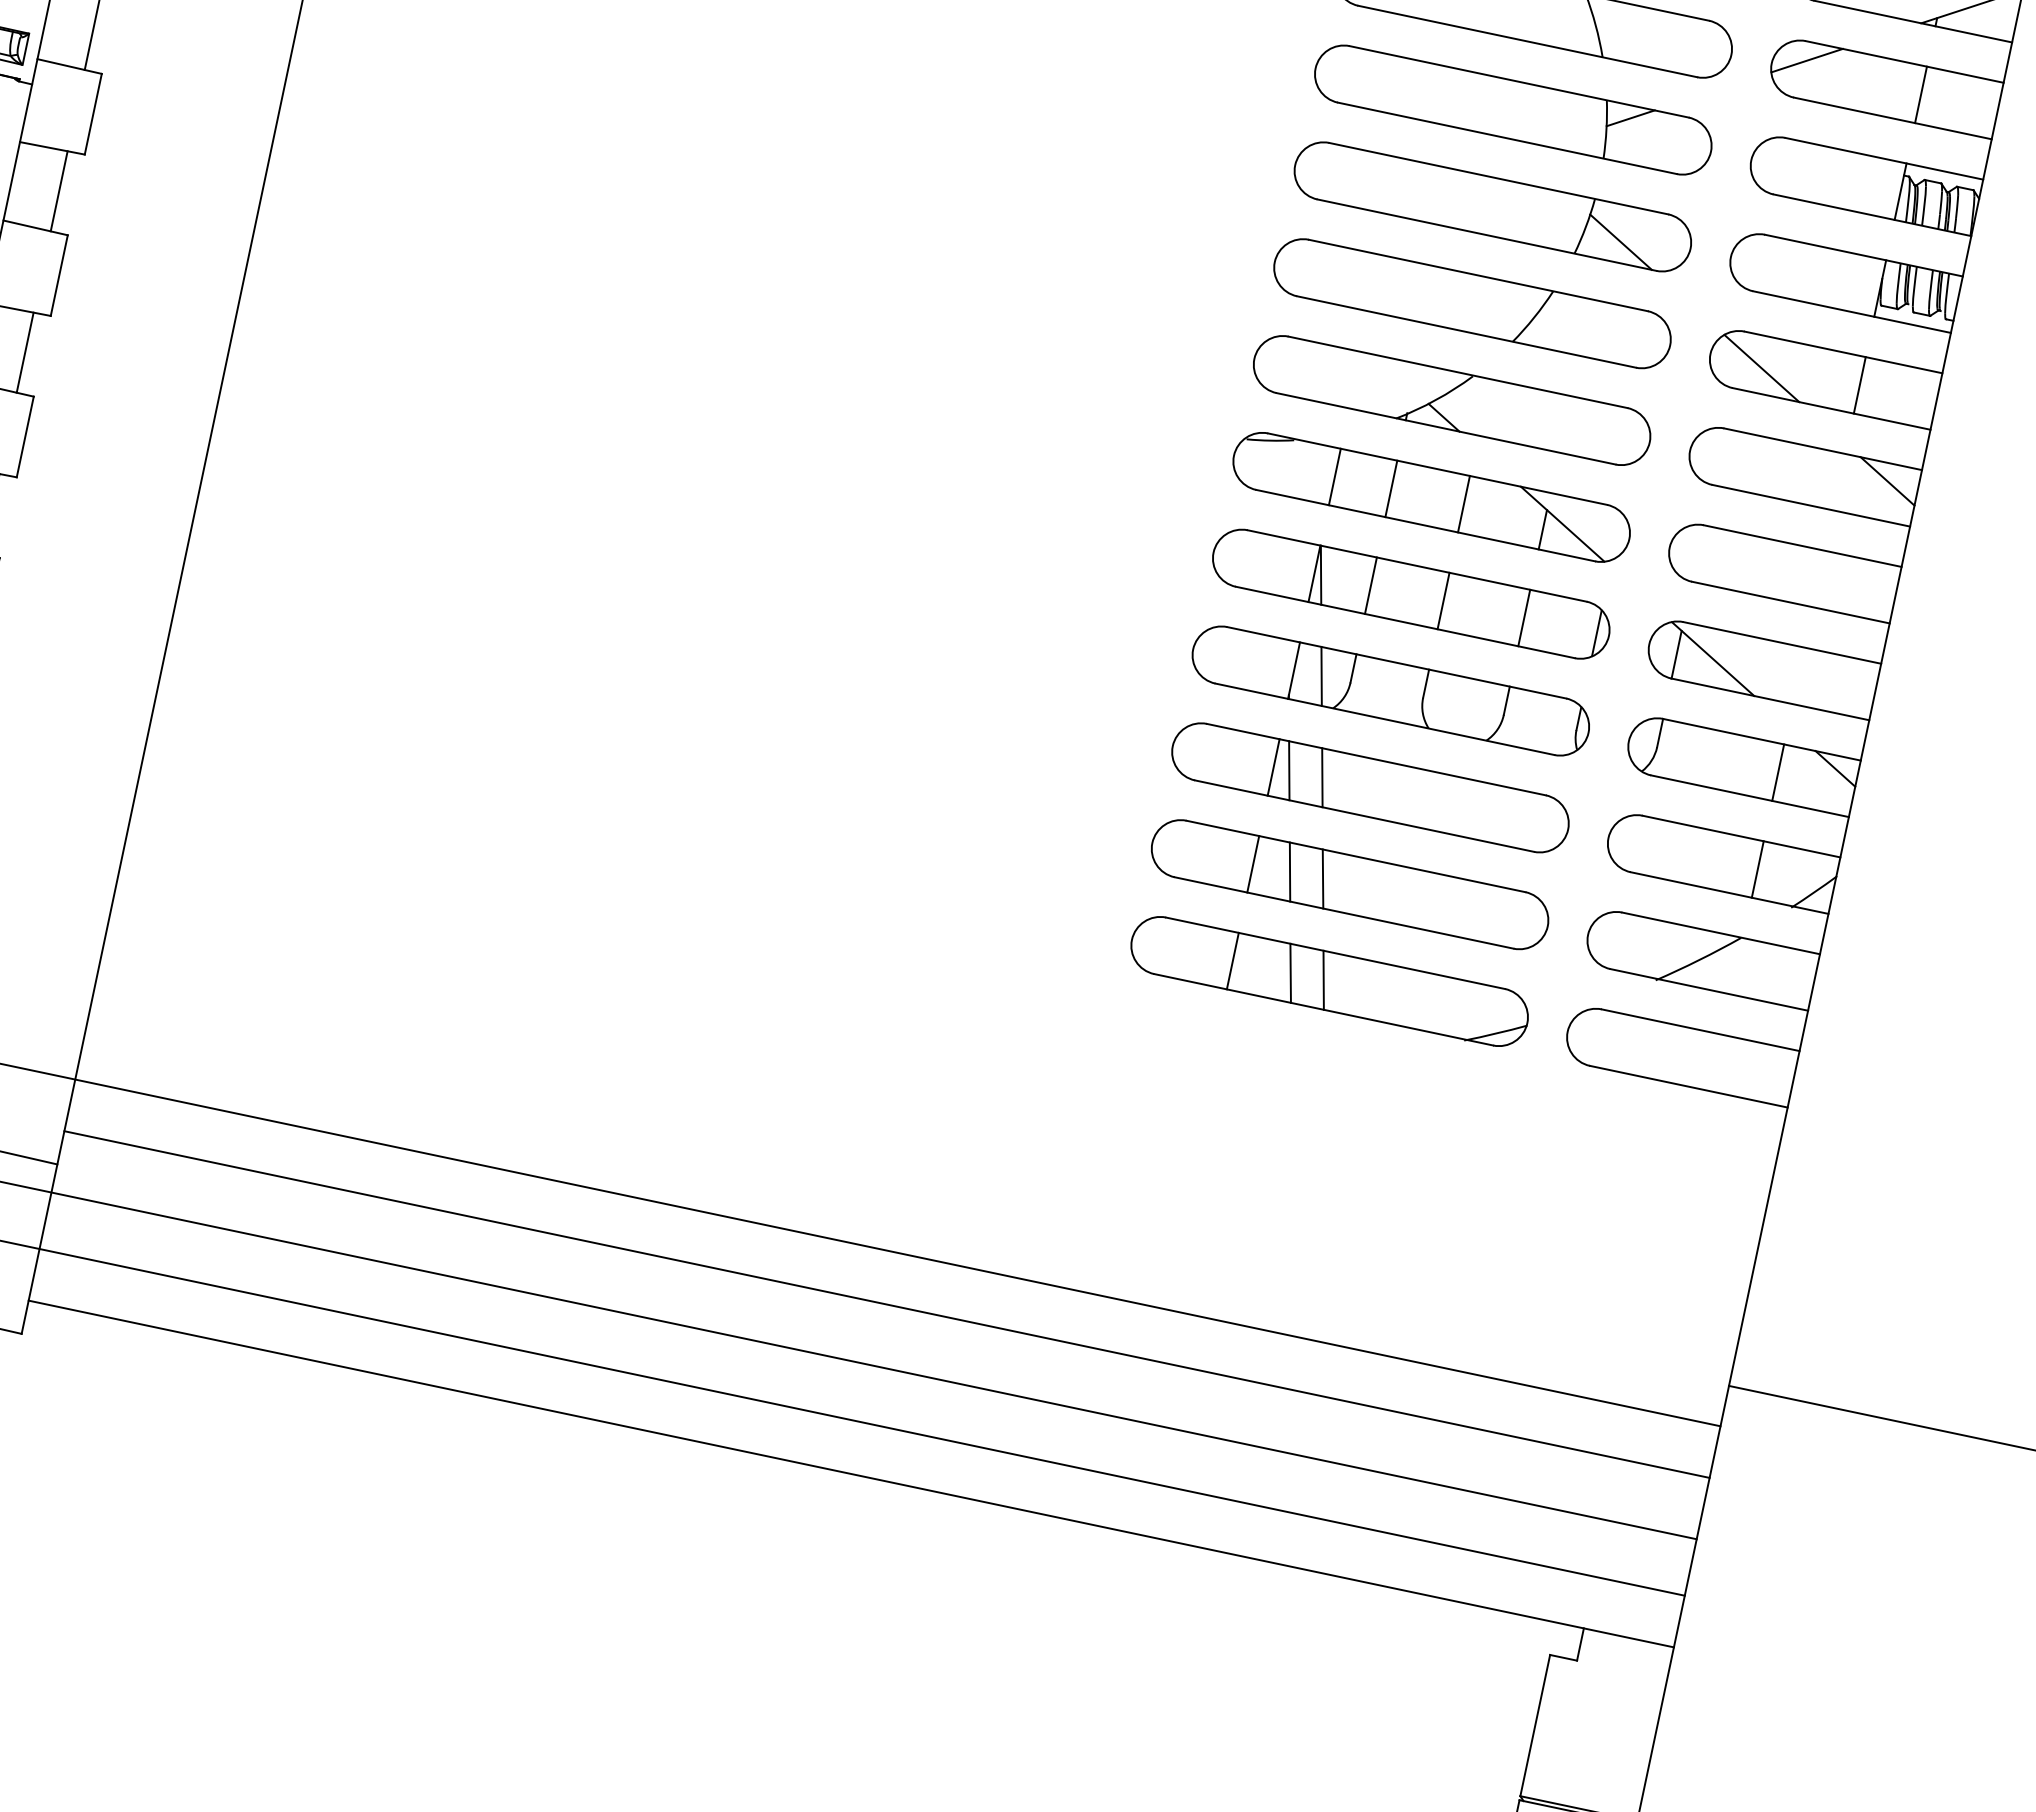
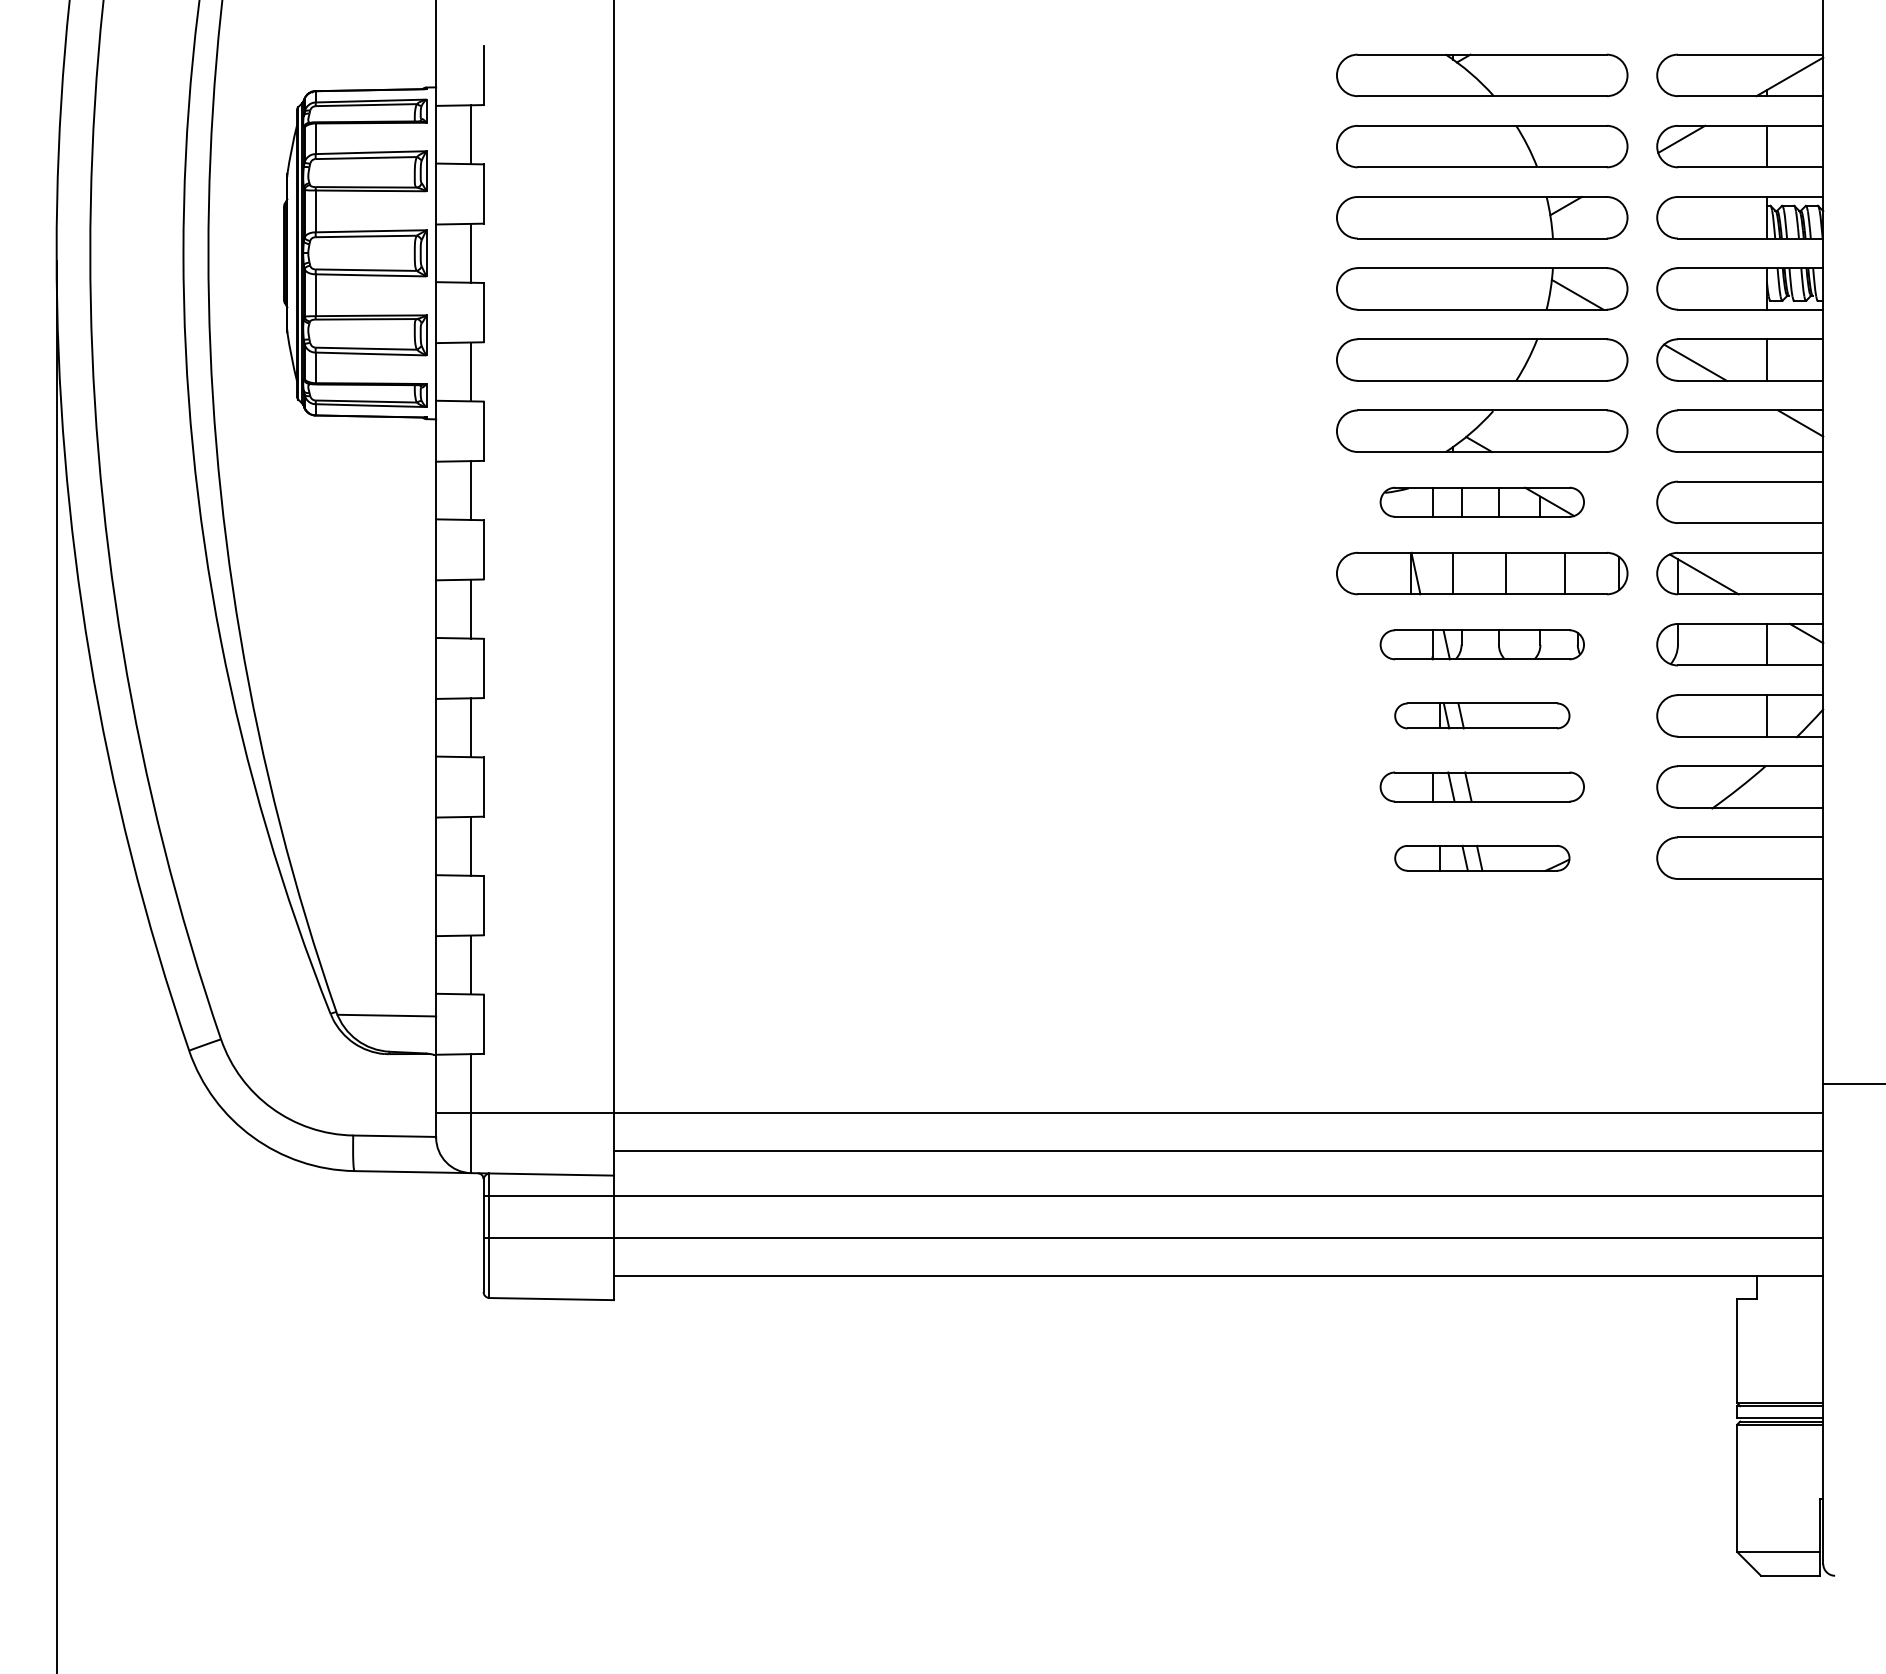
part: (1432, 496) -> (1482, 501), size x0.7
part: (1391, 690) -> (1482, 644), size x0.7
part: (1370, 787) -> (1482, 715), size x0.6
part: (1350, 884) -> (1482, 786), size x0.7
part: (1329, 981) -> (1482, 858), size x0.6

